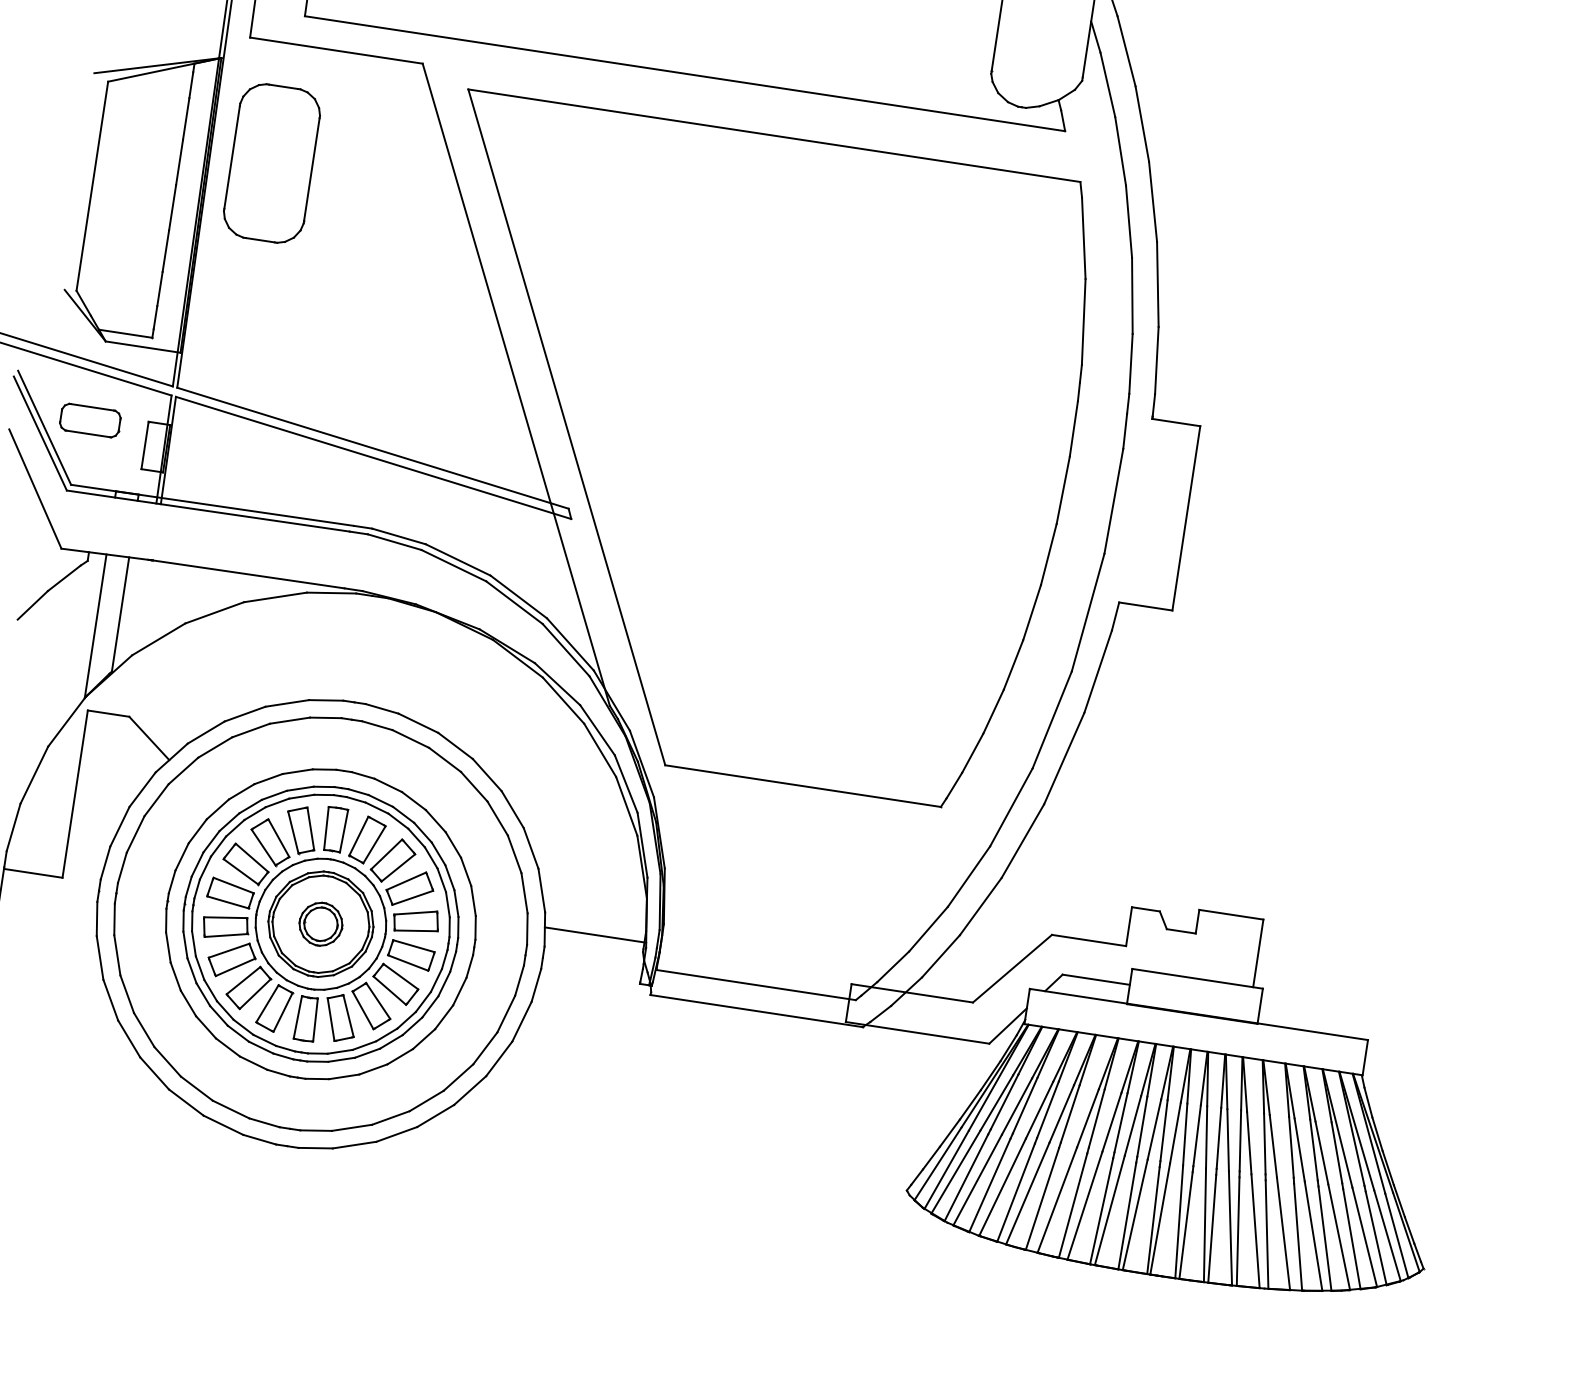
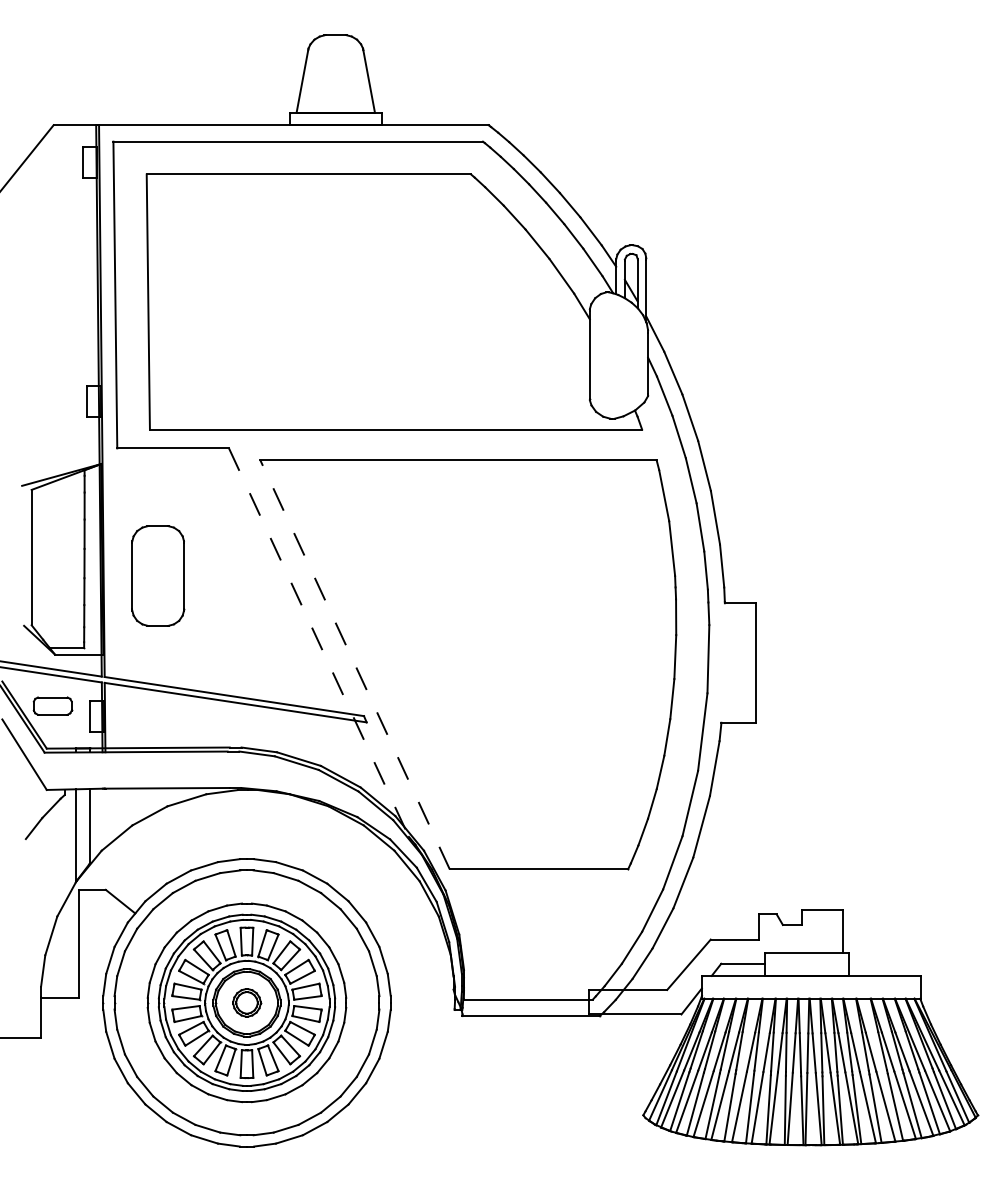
part: (272, 162) -> (158, 575), moved
line: (516, 386) -> (319, 643), solid -> dashed
line: (566, 426) -> (354, 664), solid -> dashed
line: (594, 935) -> (421, 983), removed

